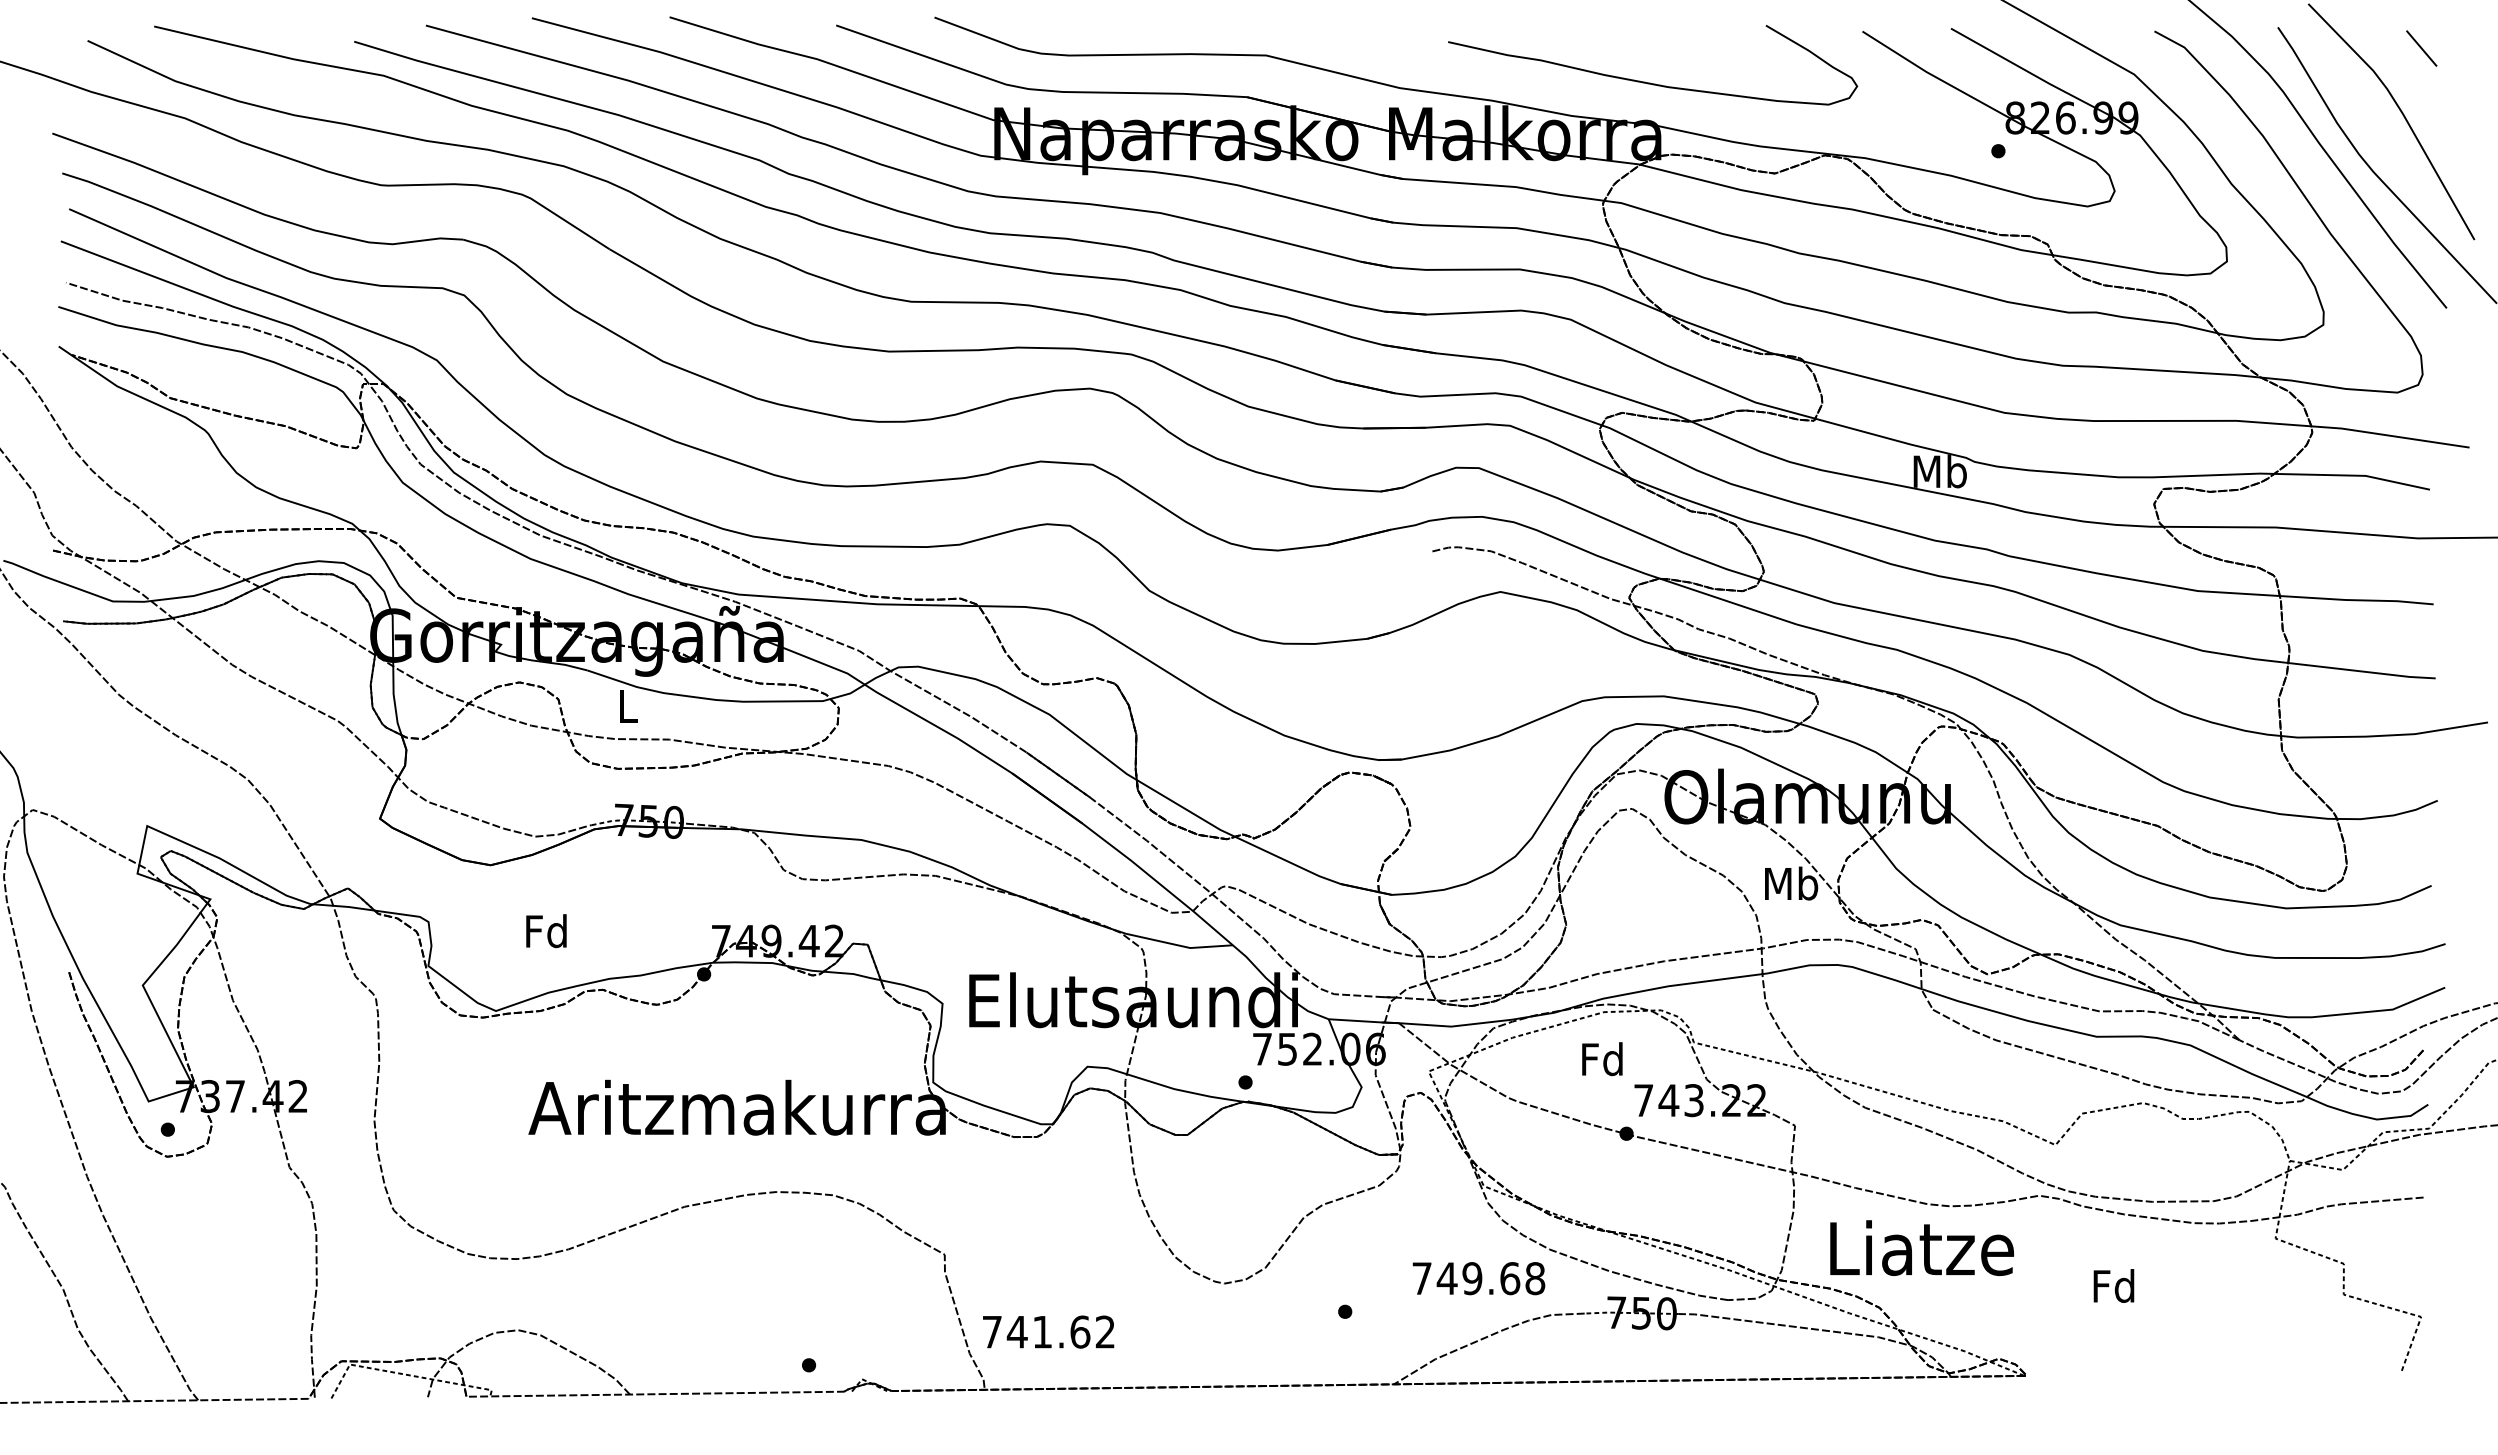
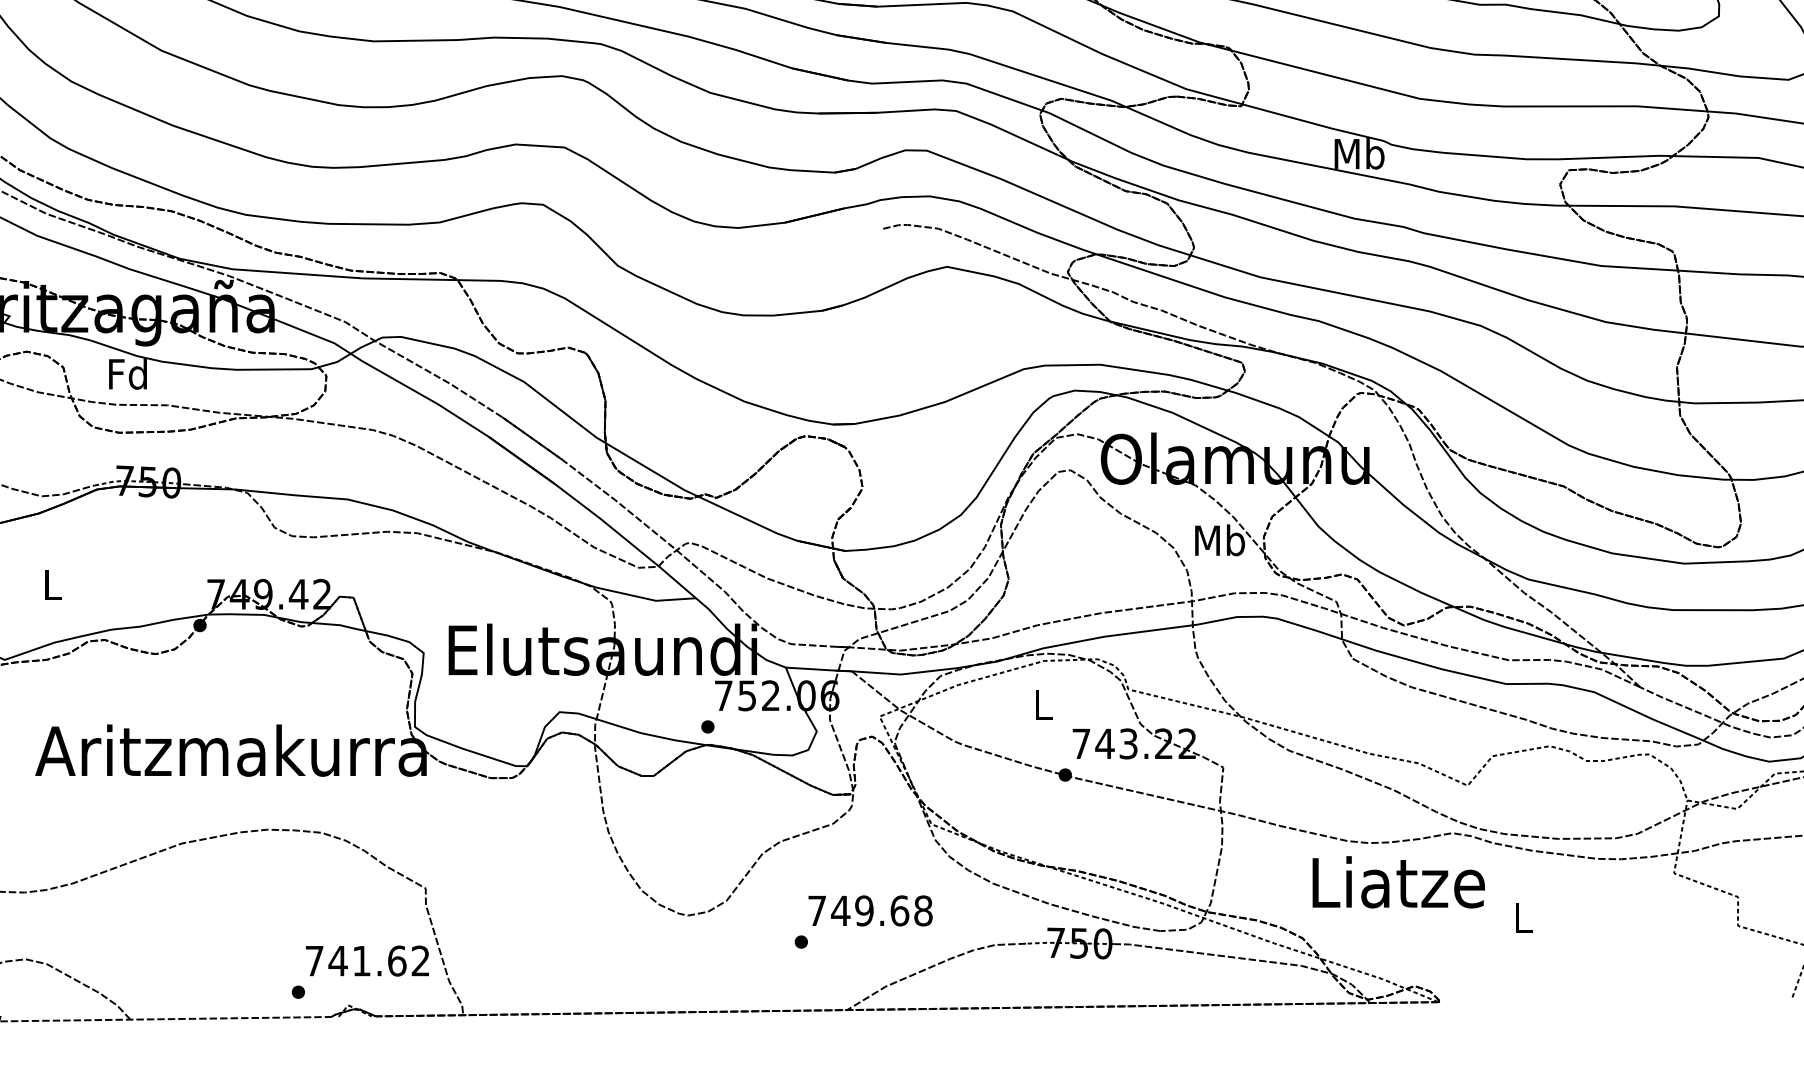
text: (627, 706) -> (128, 374), L -> Fd
text: (546, 931) -> (52, 585), Fd -> L
text: (1602, 1059) -> (1042, 705), Fd -> L
text: (1921, 1247) -> (1398, 881), moved
text: (1478, 1278) -> (870, 910), moved
text: (2113, 1285) -> (1522, 917), Fd -> L
text: (1048, 1331) -> (367, 960), moved

